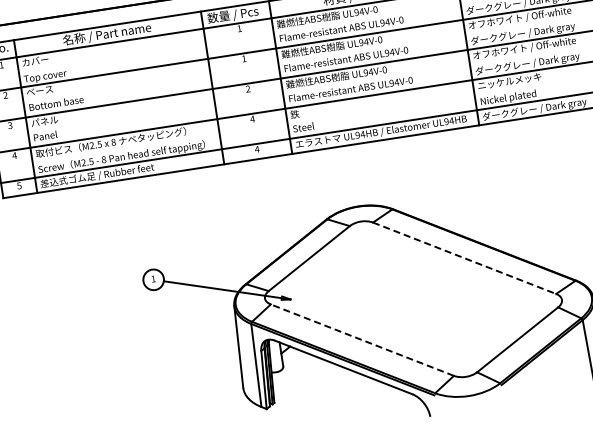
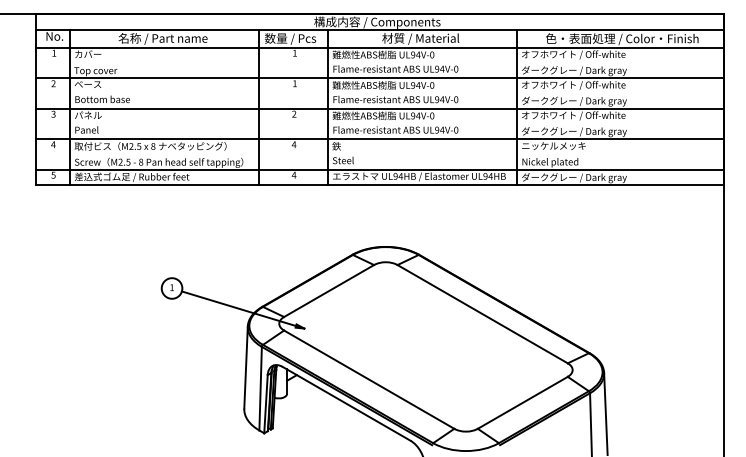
line: (465, 258) -> (483, 314), dashed -> solid
line: (361, 340) -> (368, 379), dashed -> solid

